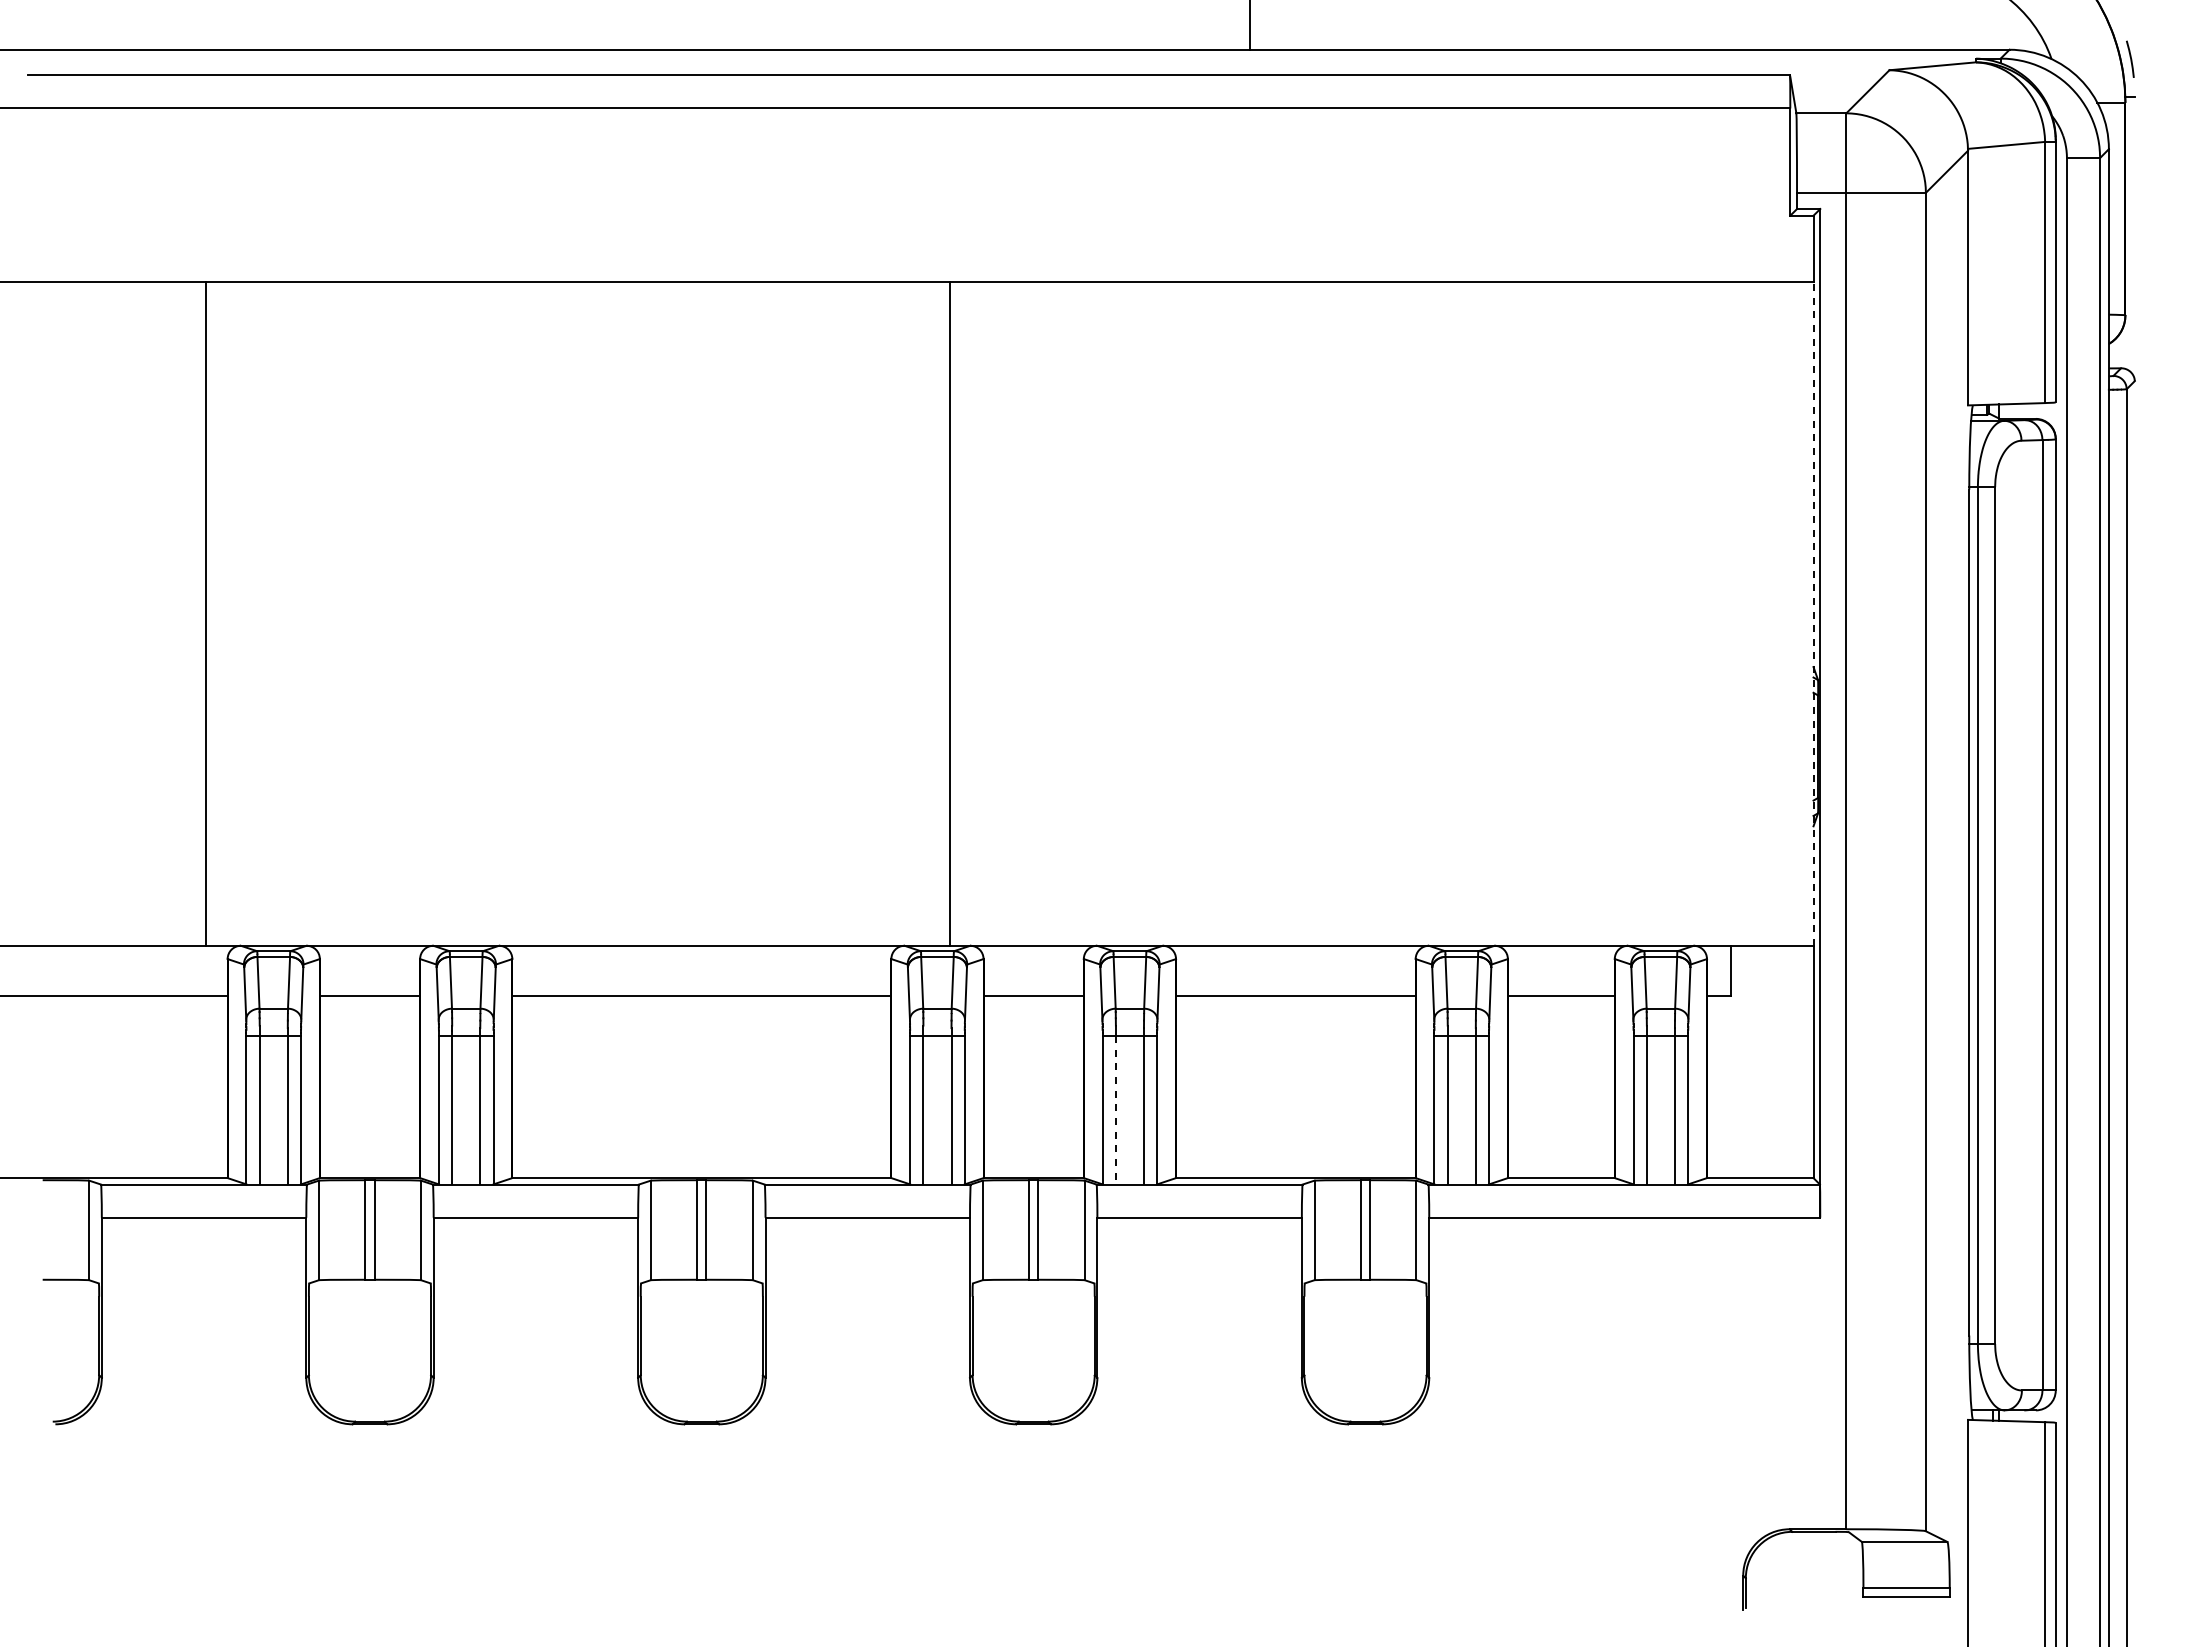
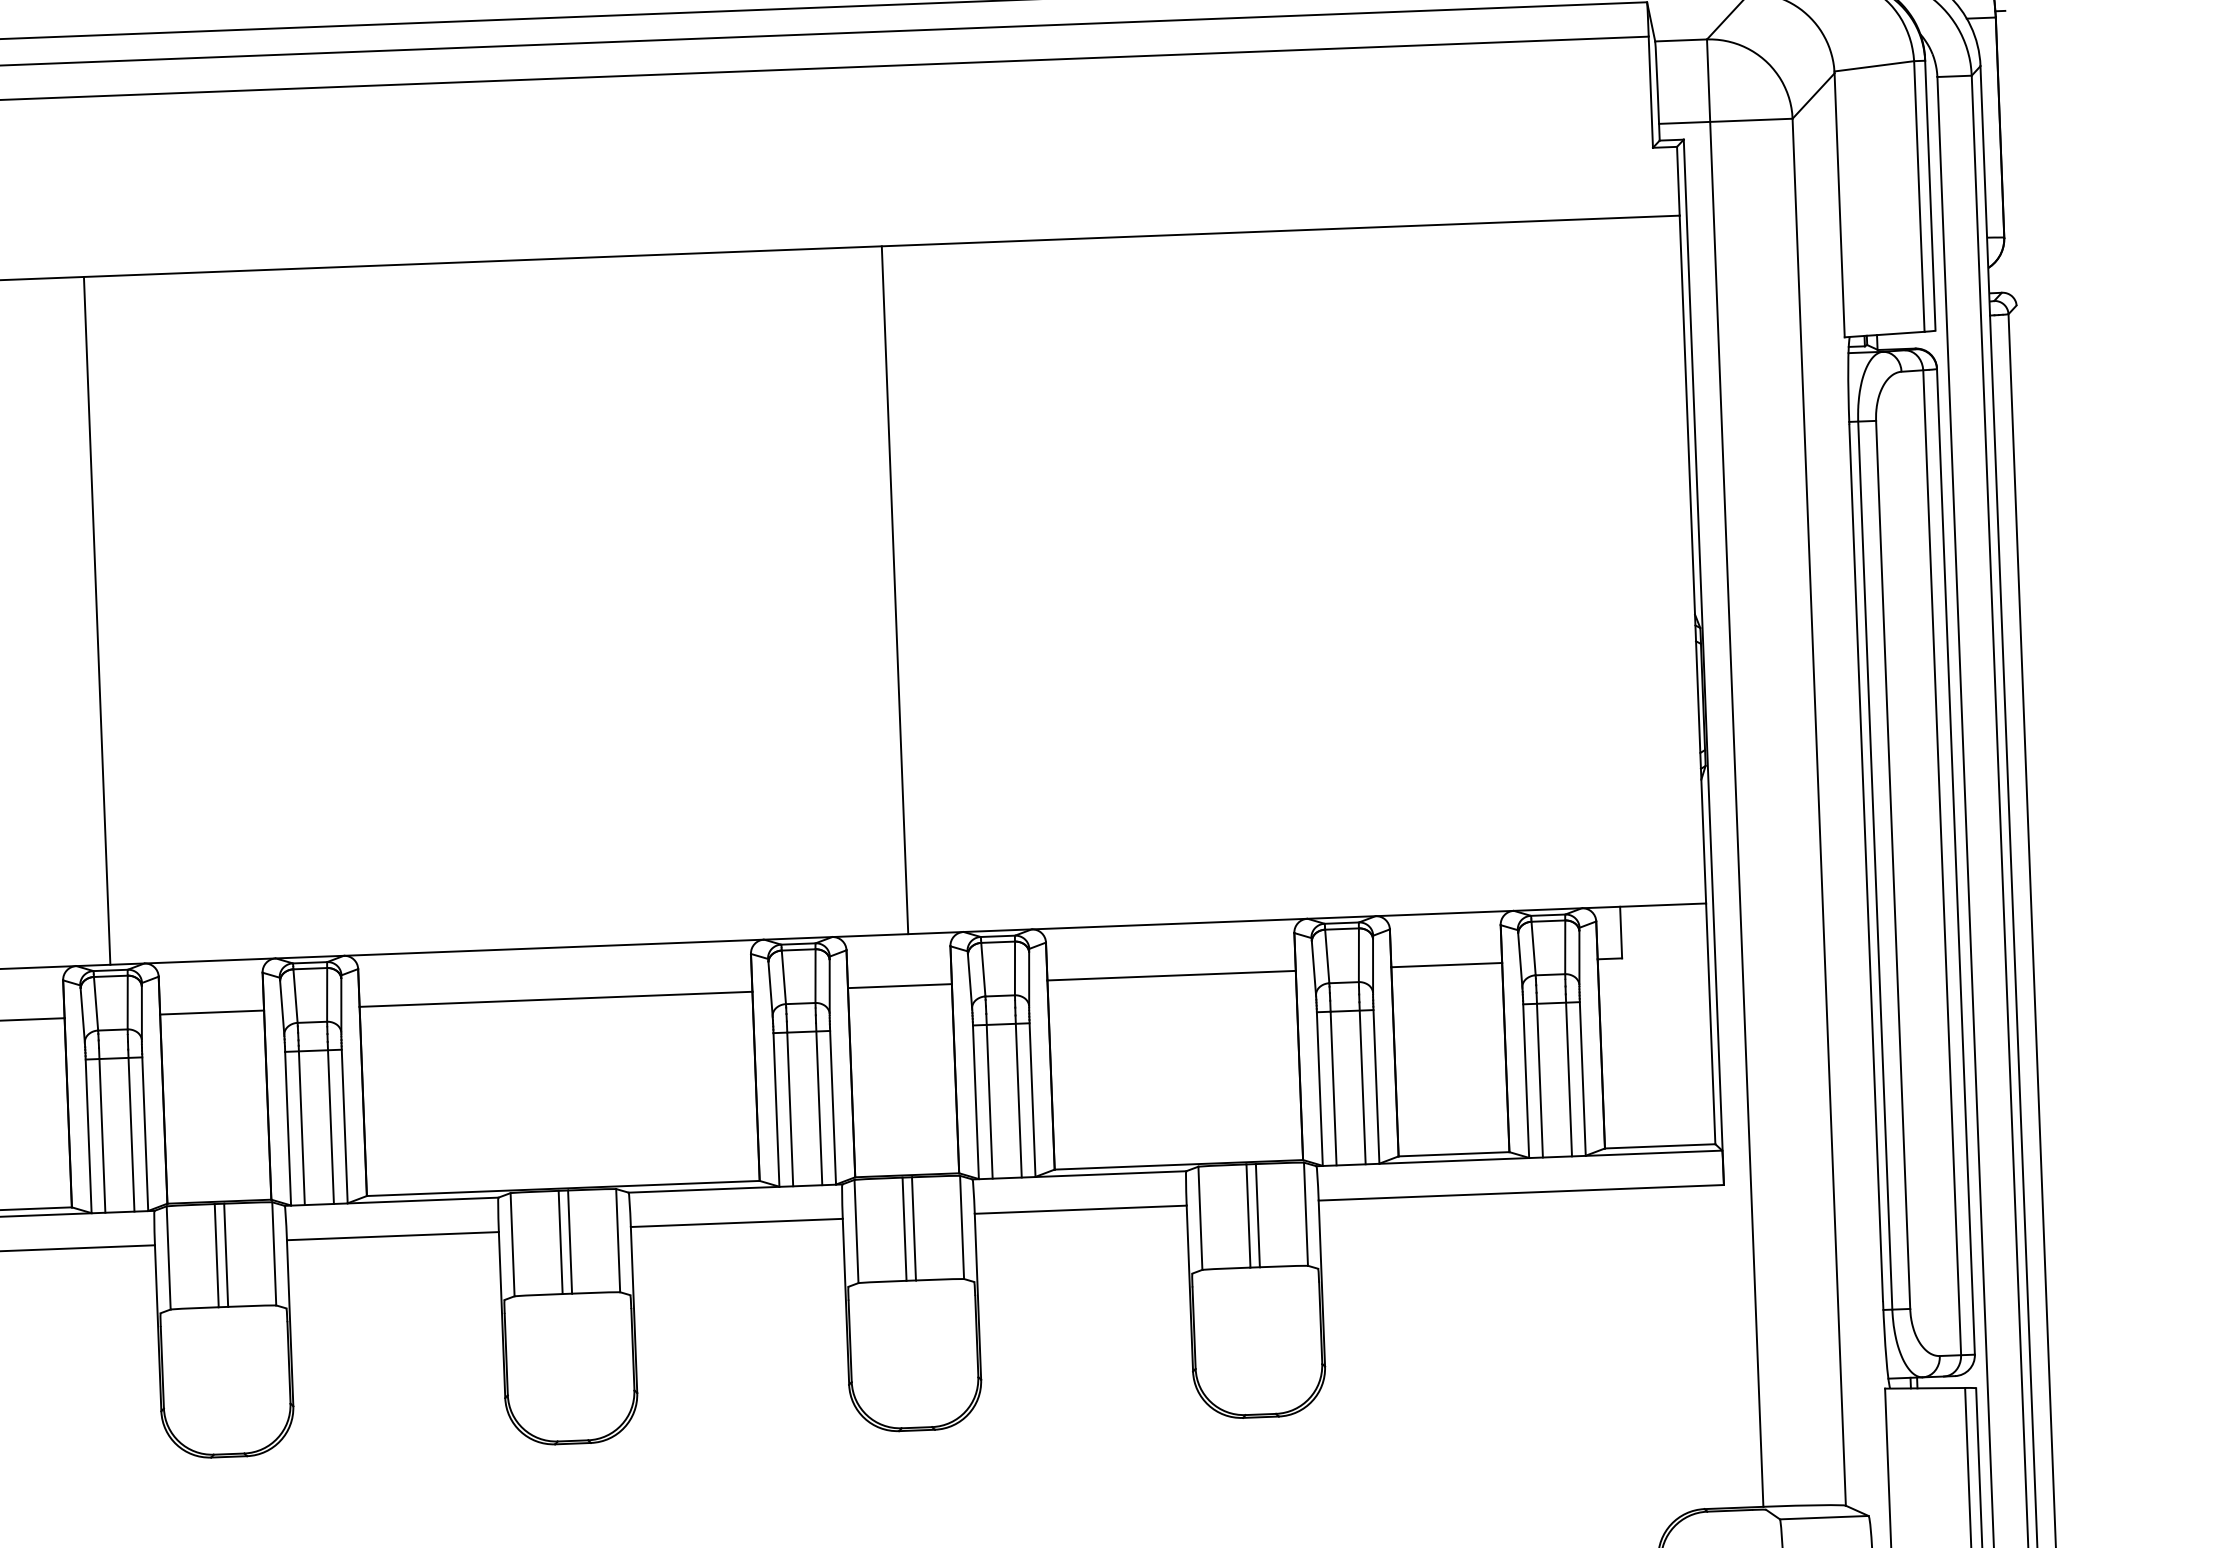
line: (205, 613) -> (96, 620), moved
line: (949, 613) -> (894, 589), moved
line: (1813, 613) -> (1692, 559), dashed -> solid
line: (1115, 1110) -> (989, 1101), dashed -> solid

